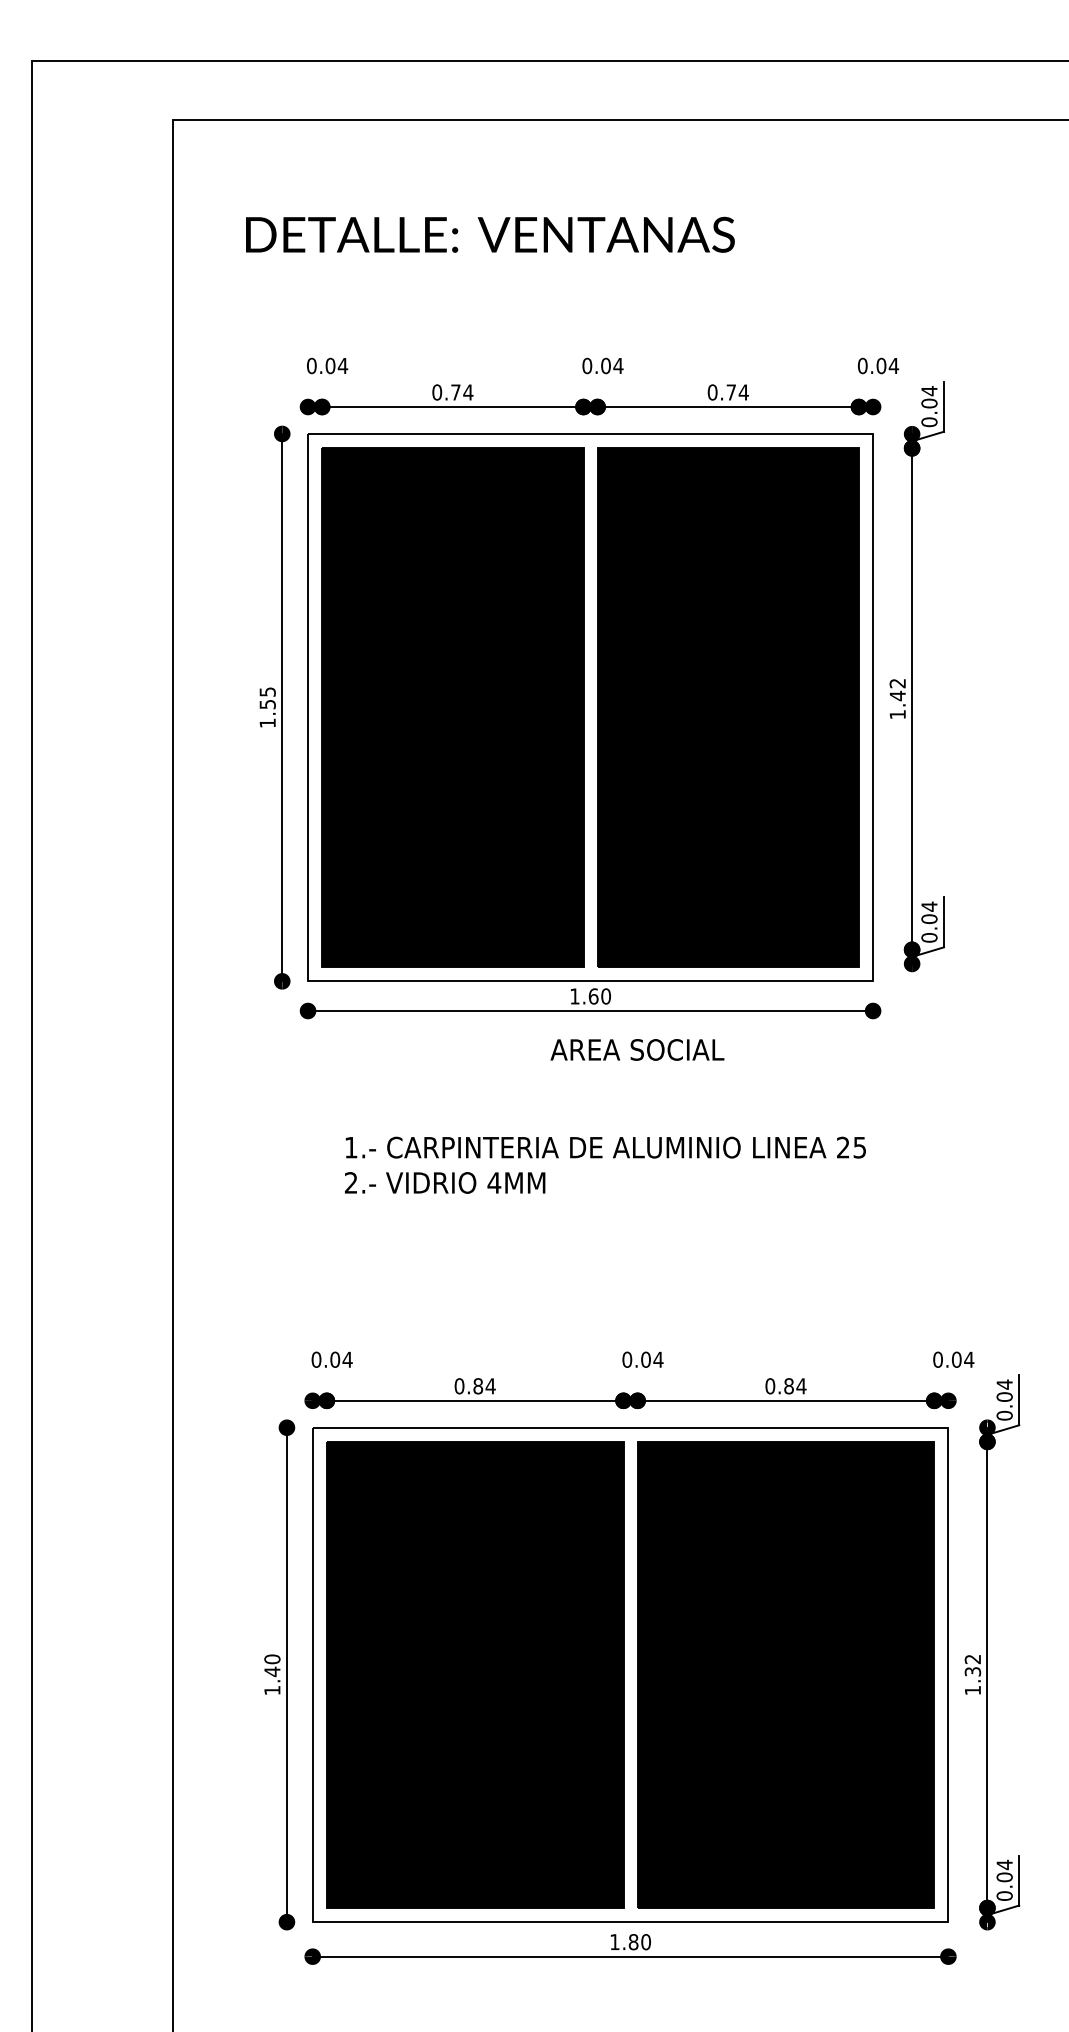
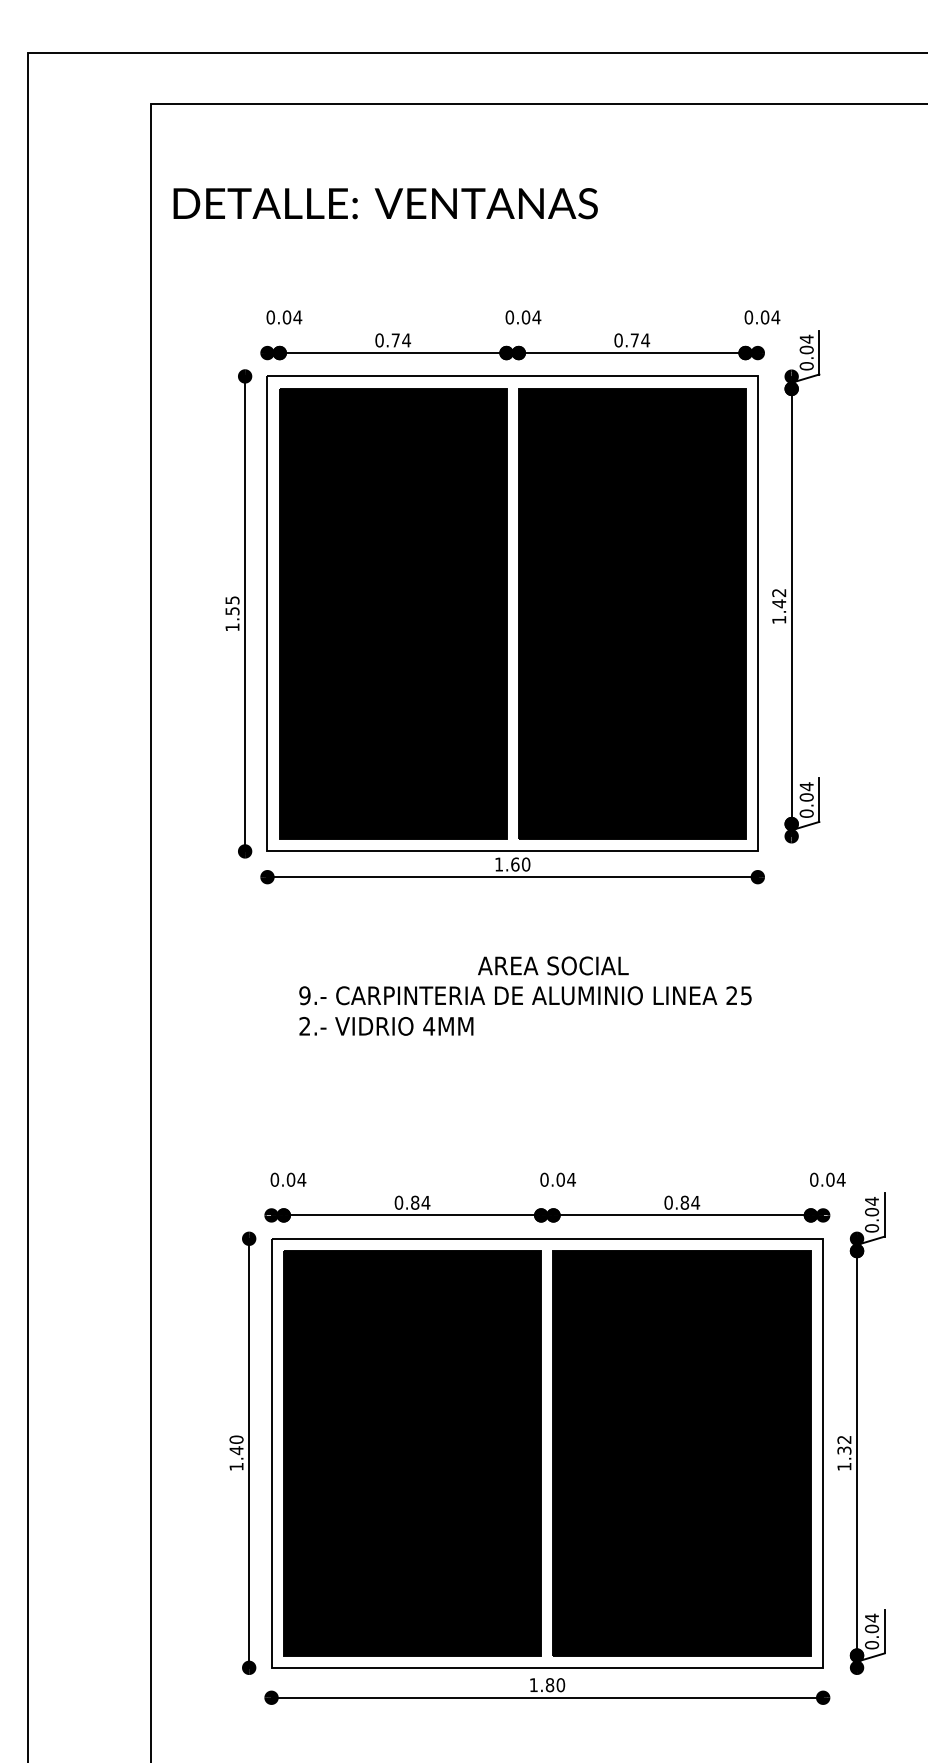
text: (490, 234) -> (385, 203), moved
text: (637, 1049) -> (553, 965), moved
text: (350, 1147) -> (304, 995), 1.- -> 9.-

